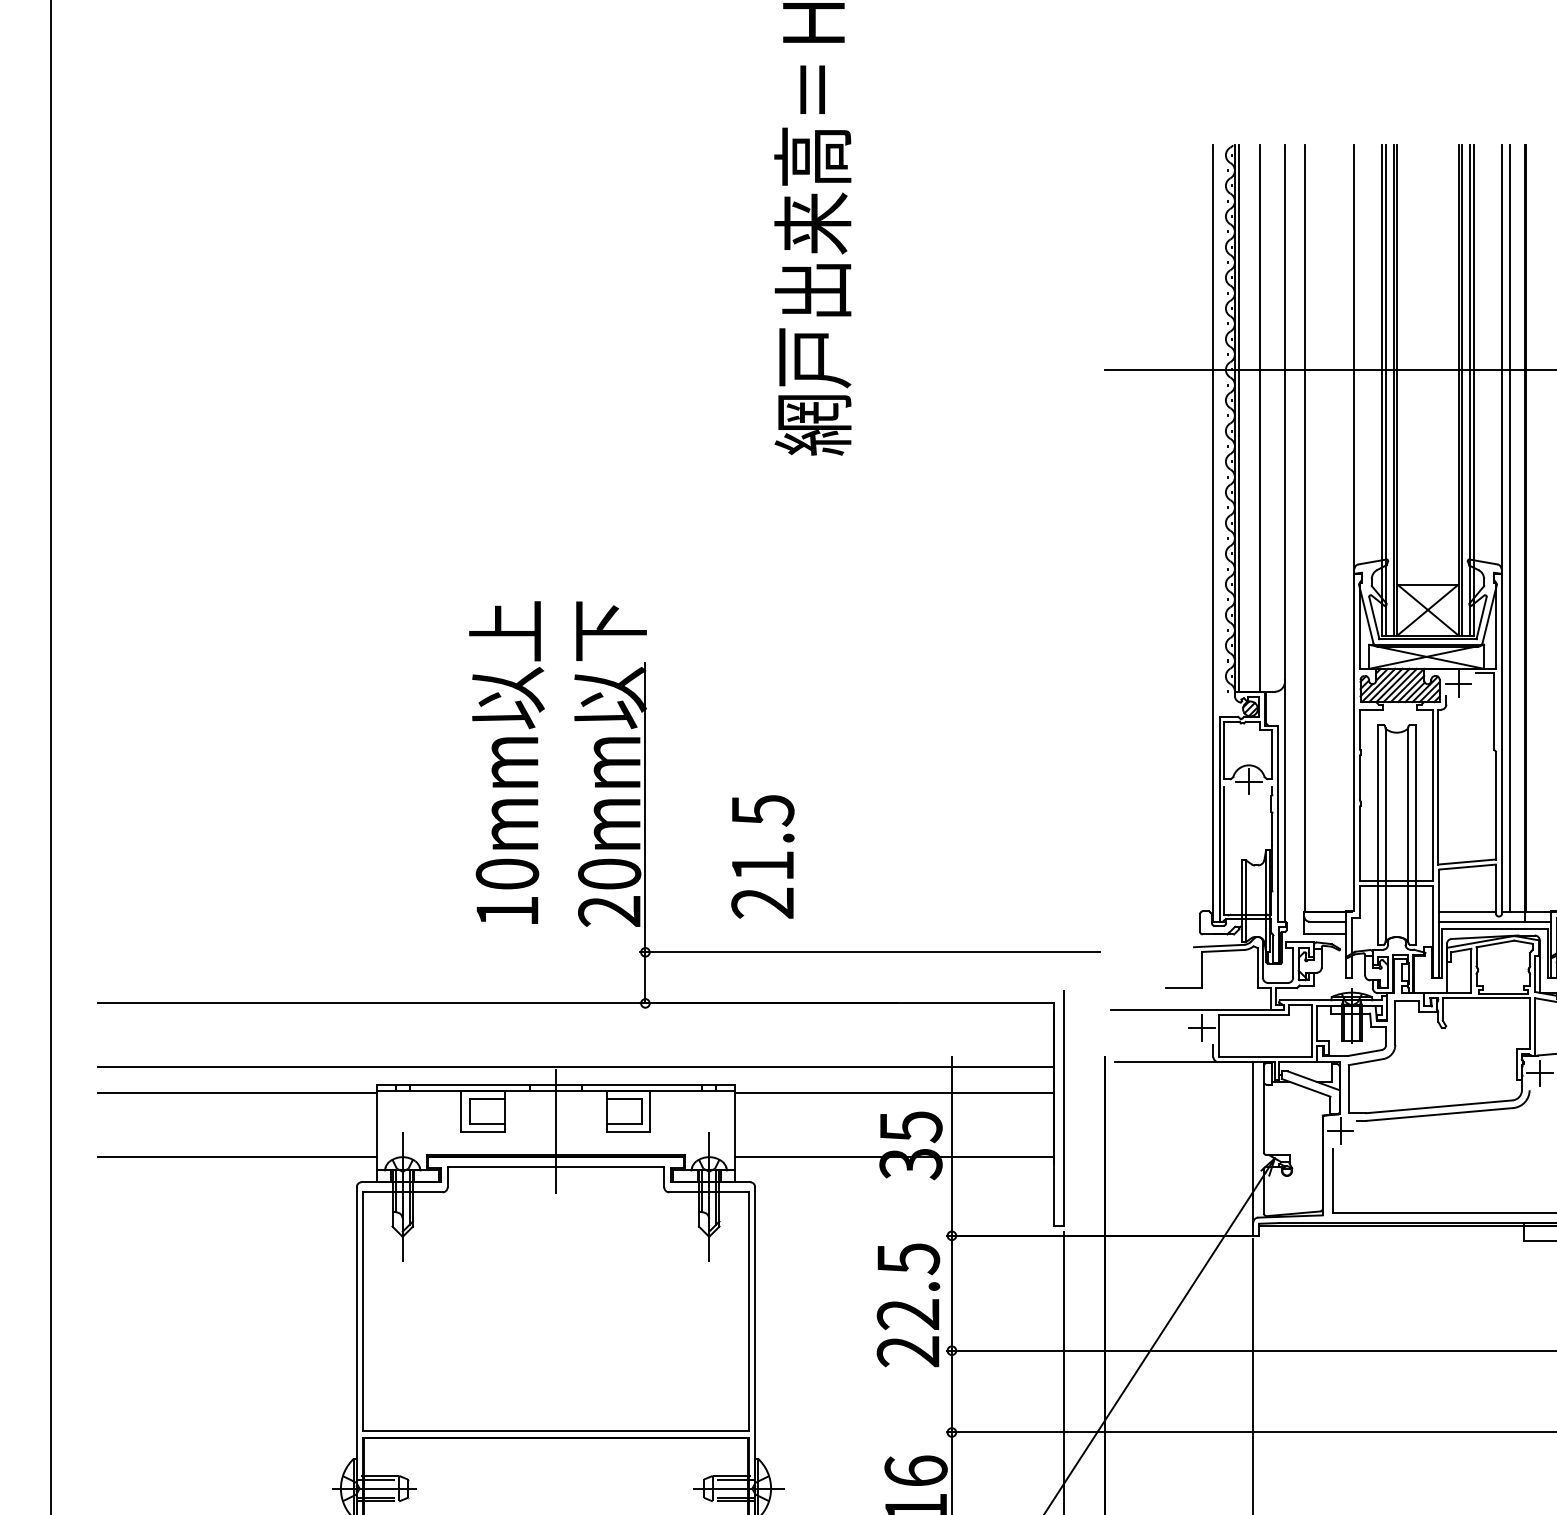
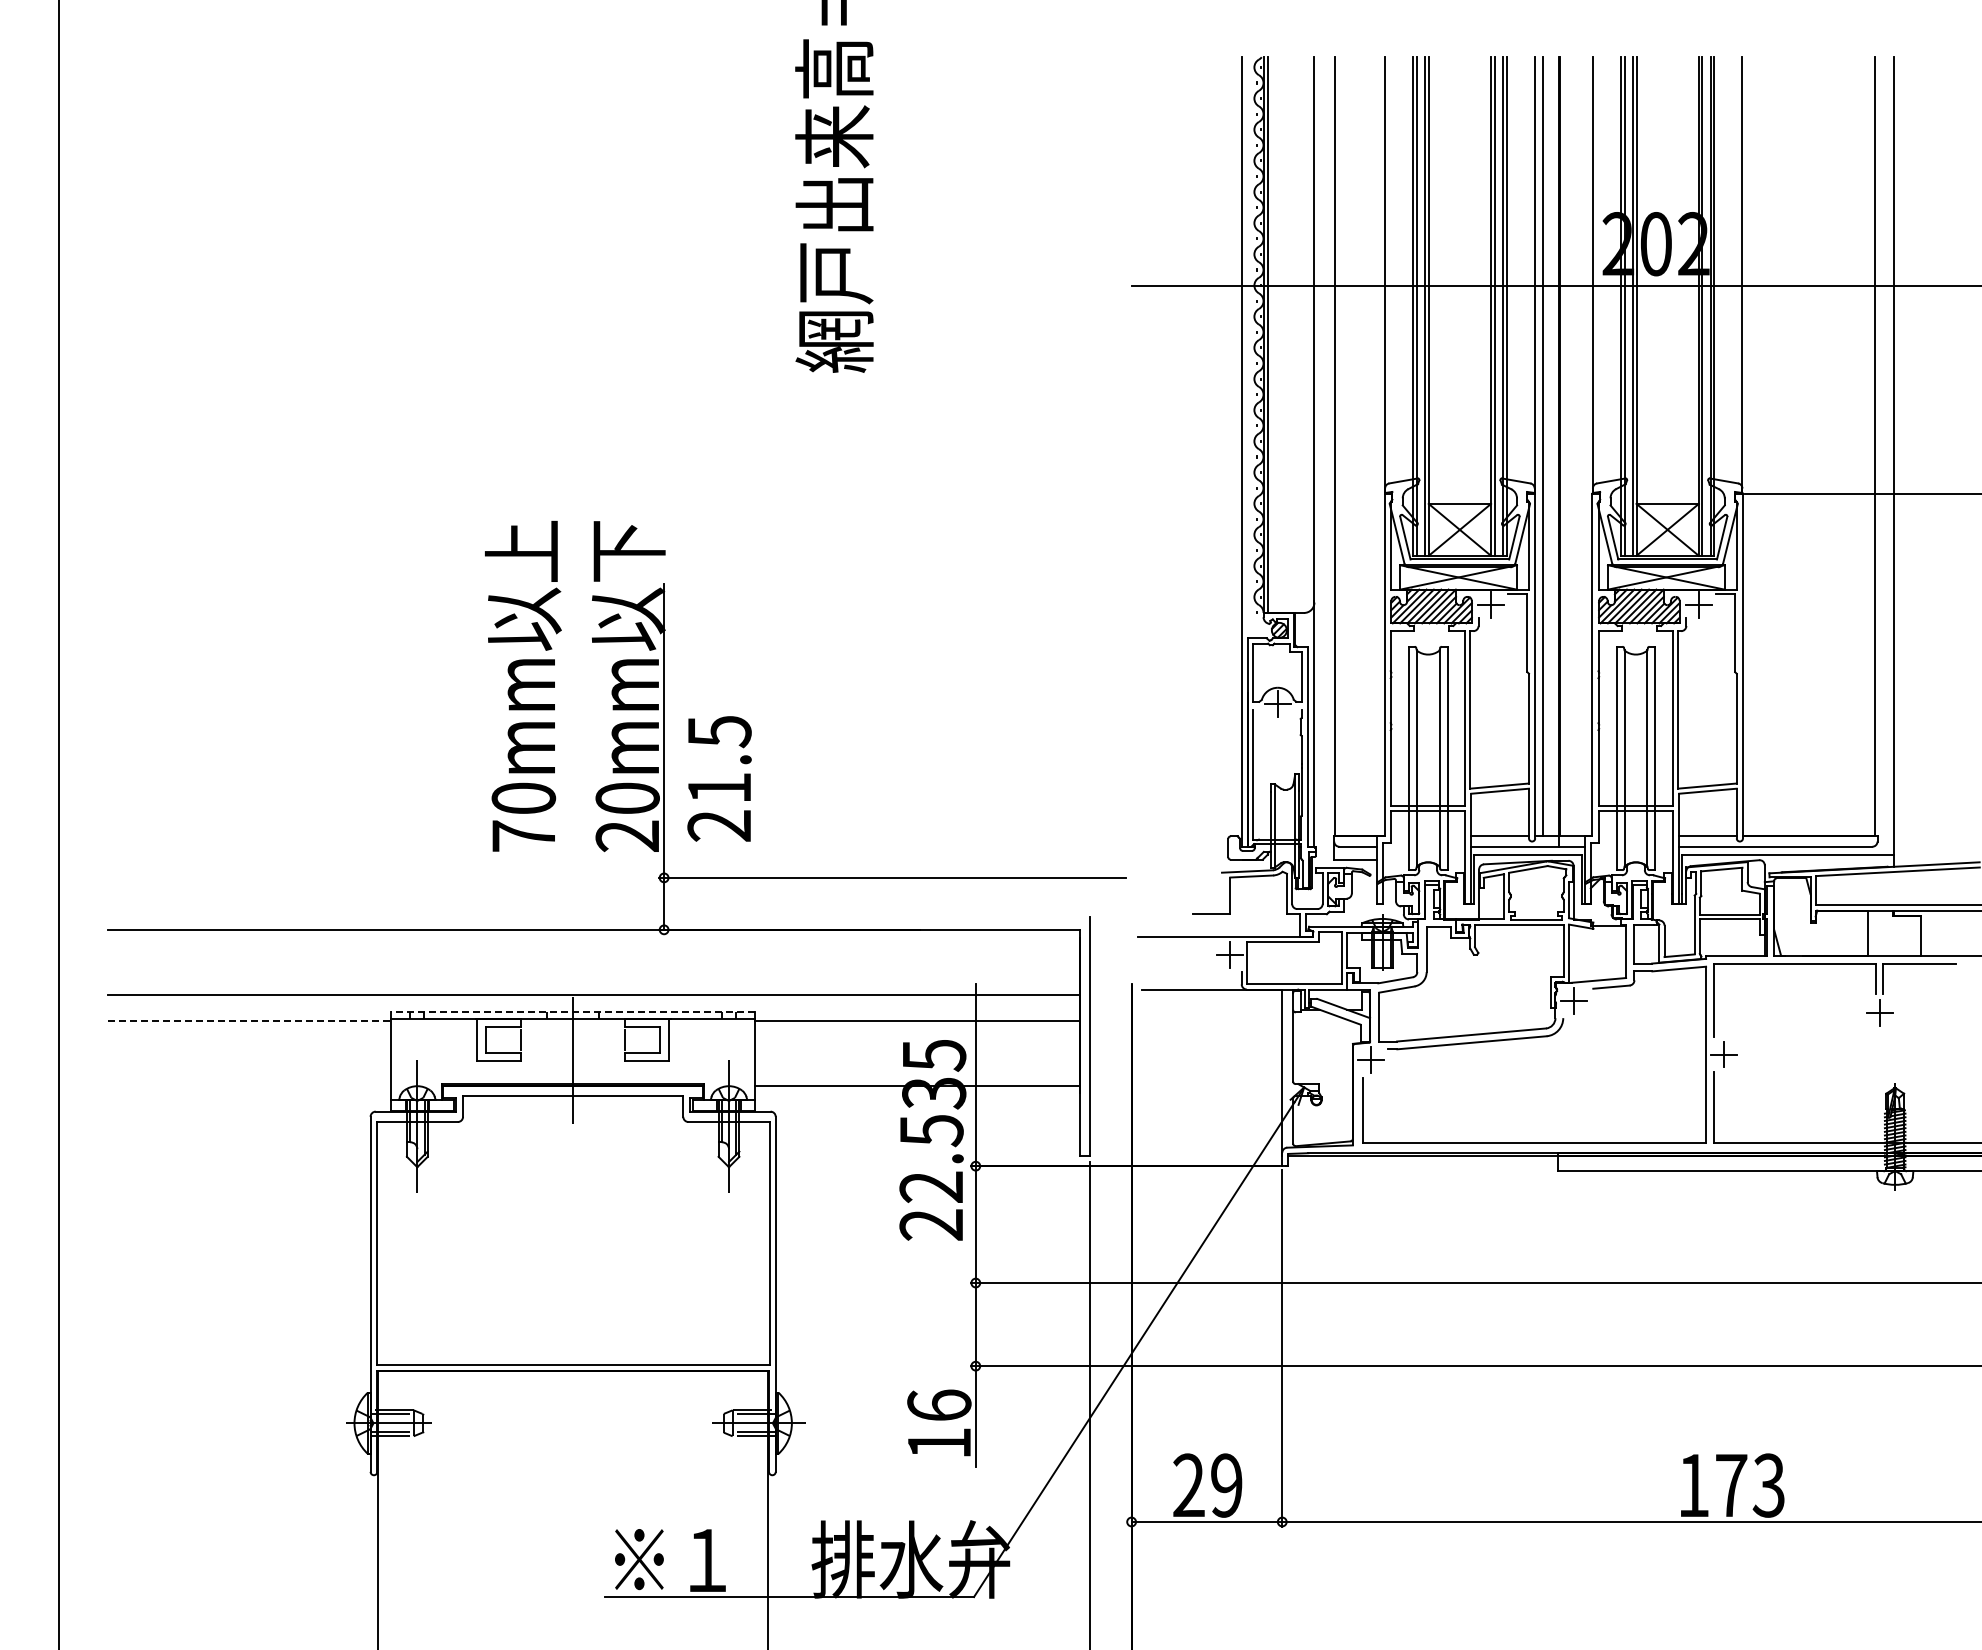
line: (1260, 417) -> (1289, 334), removed
text: (762, 856) -> (719, 778), moved
text: (507, 910) -> (523, 835), 10mm -> 70mm
line: (556, 1084) -> (573, 1012), solid -> dashed
line: (237, 1092) -> (249, 1020), solid -> dashed
line: (237, 1156) -> (249, 1085), removed
text: (908, 1304) -> (931, 1177), moved

